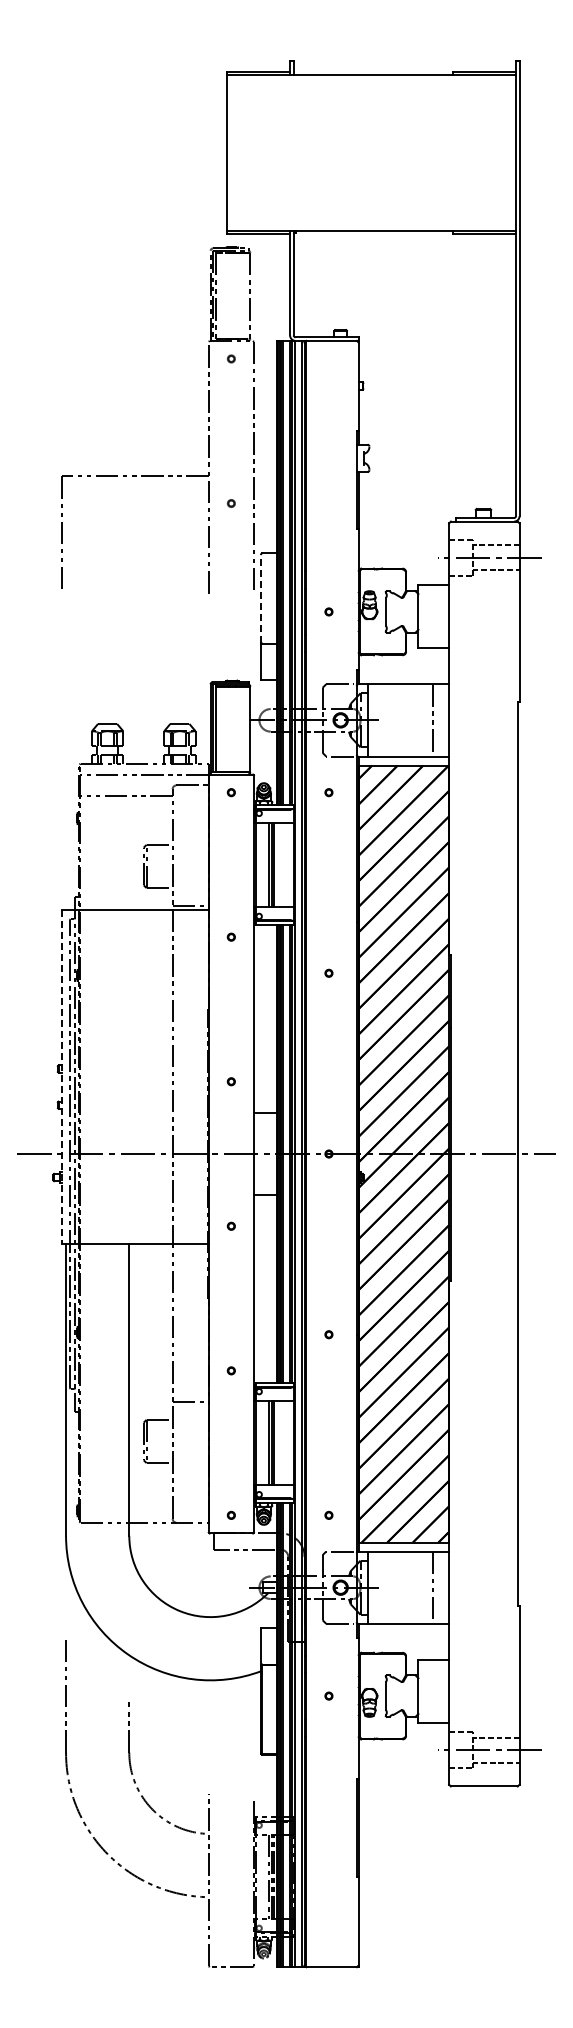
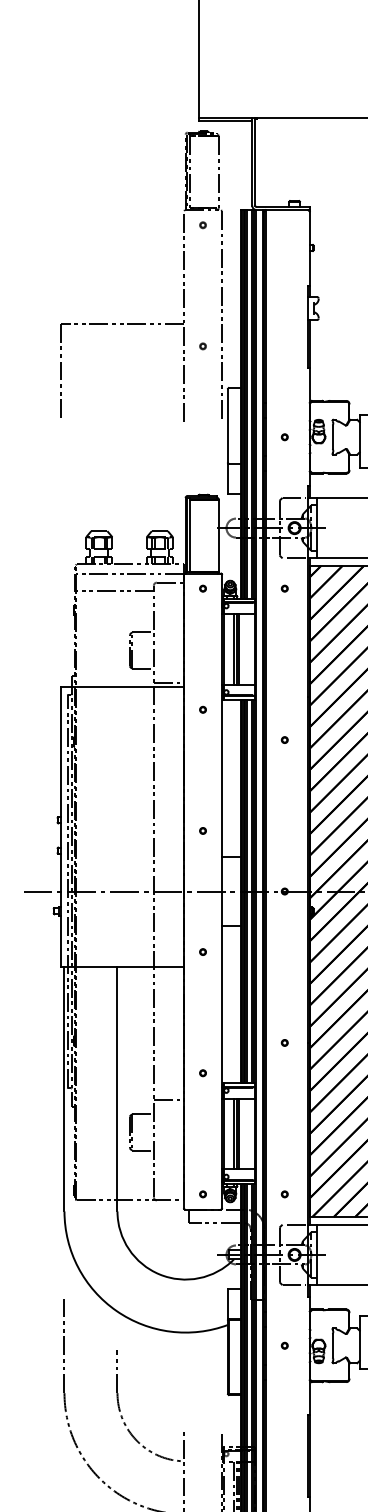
line: (261, 597) -> (228, 425), dashed -> solid
line: (62, 1077) -> (61, 827), dashed -> solid

